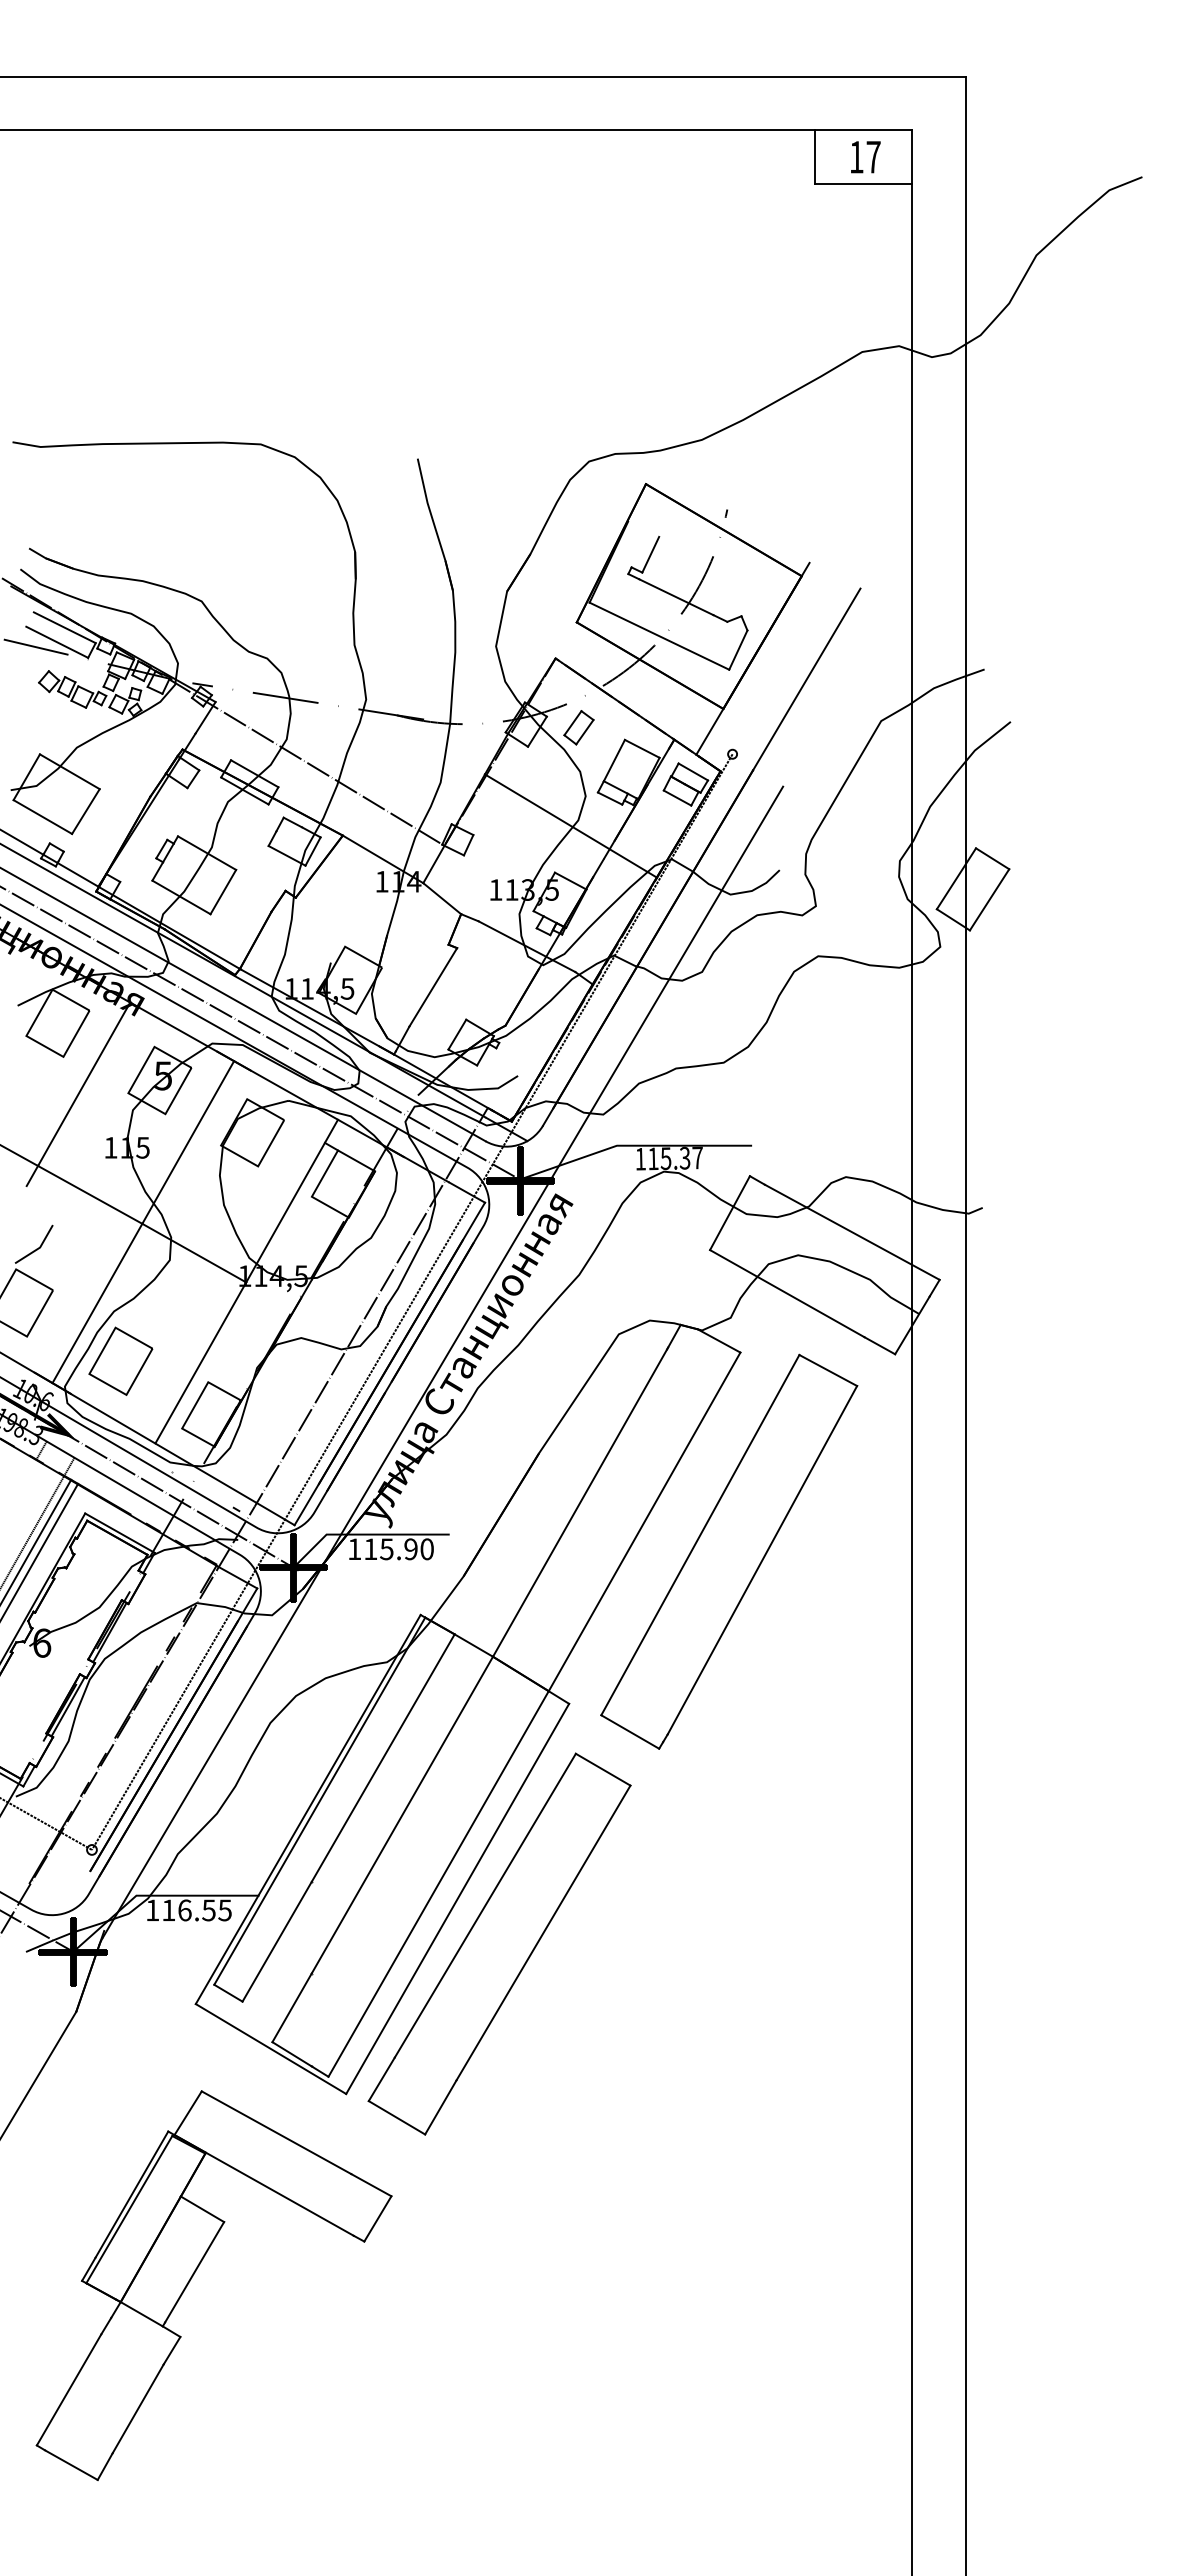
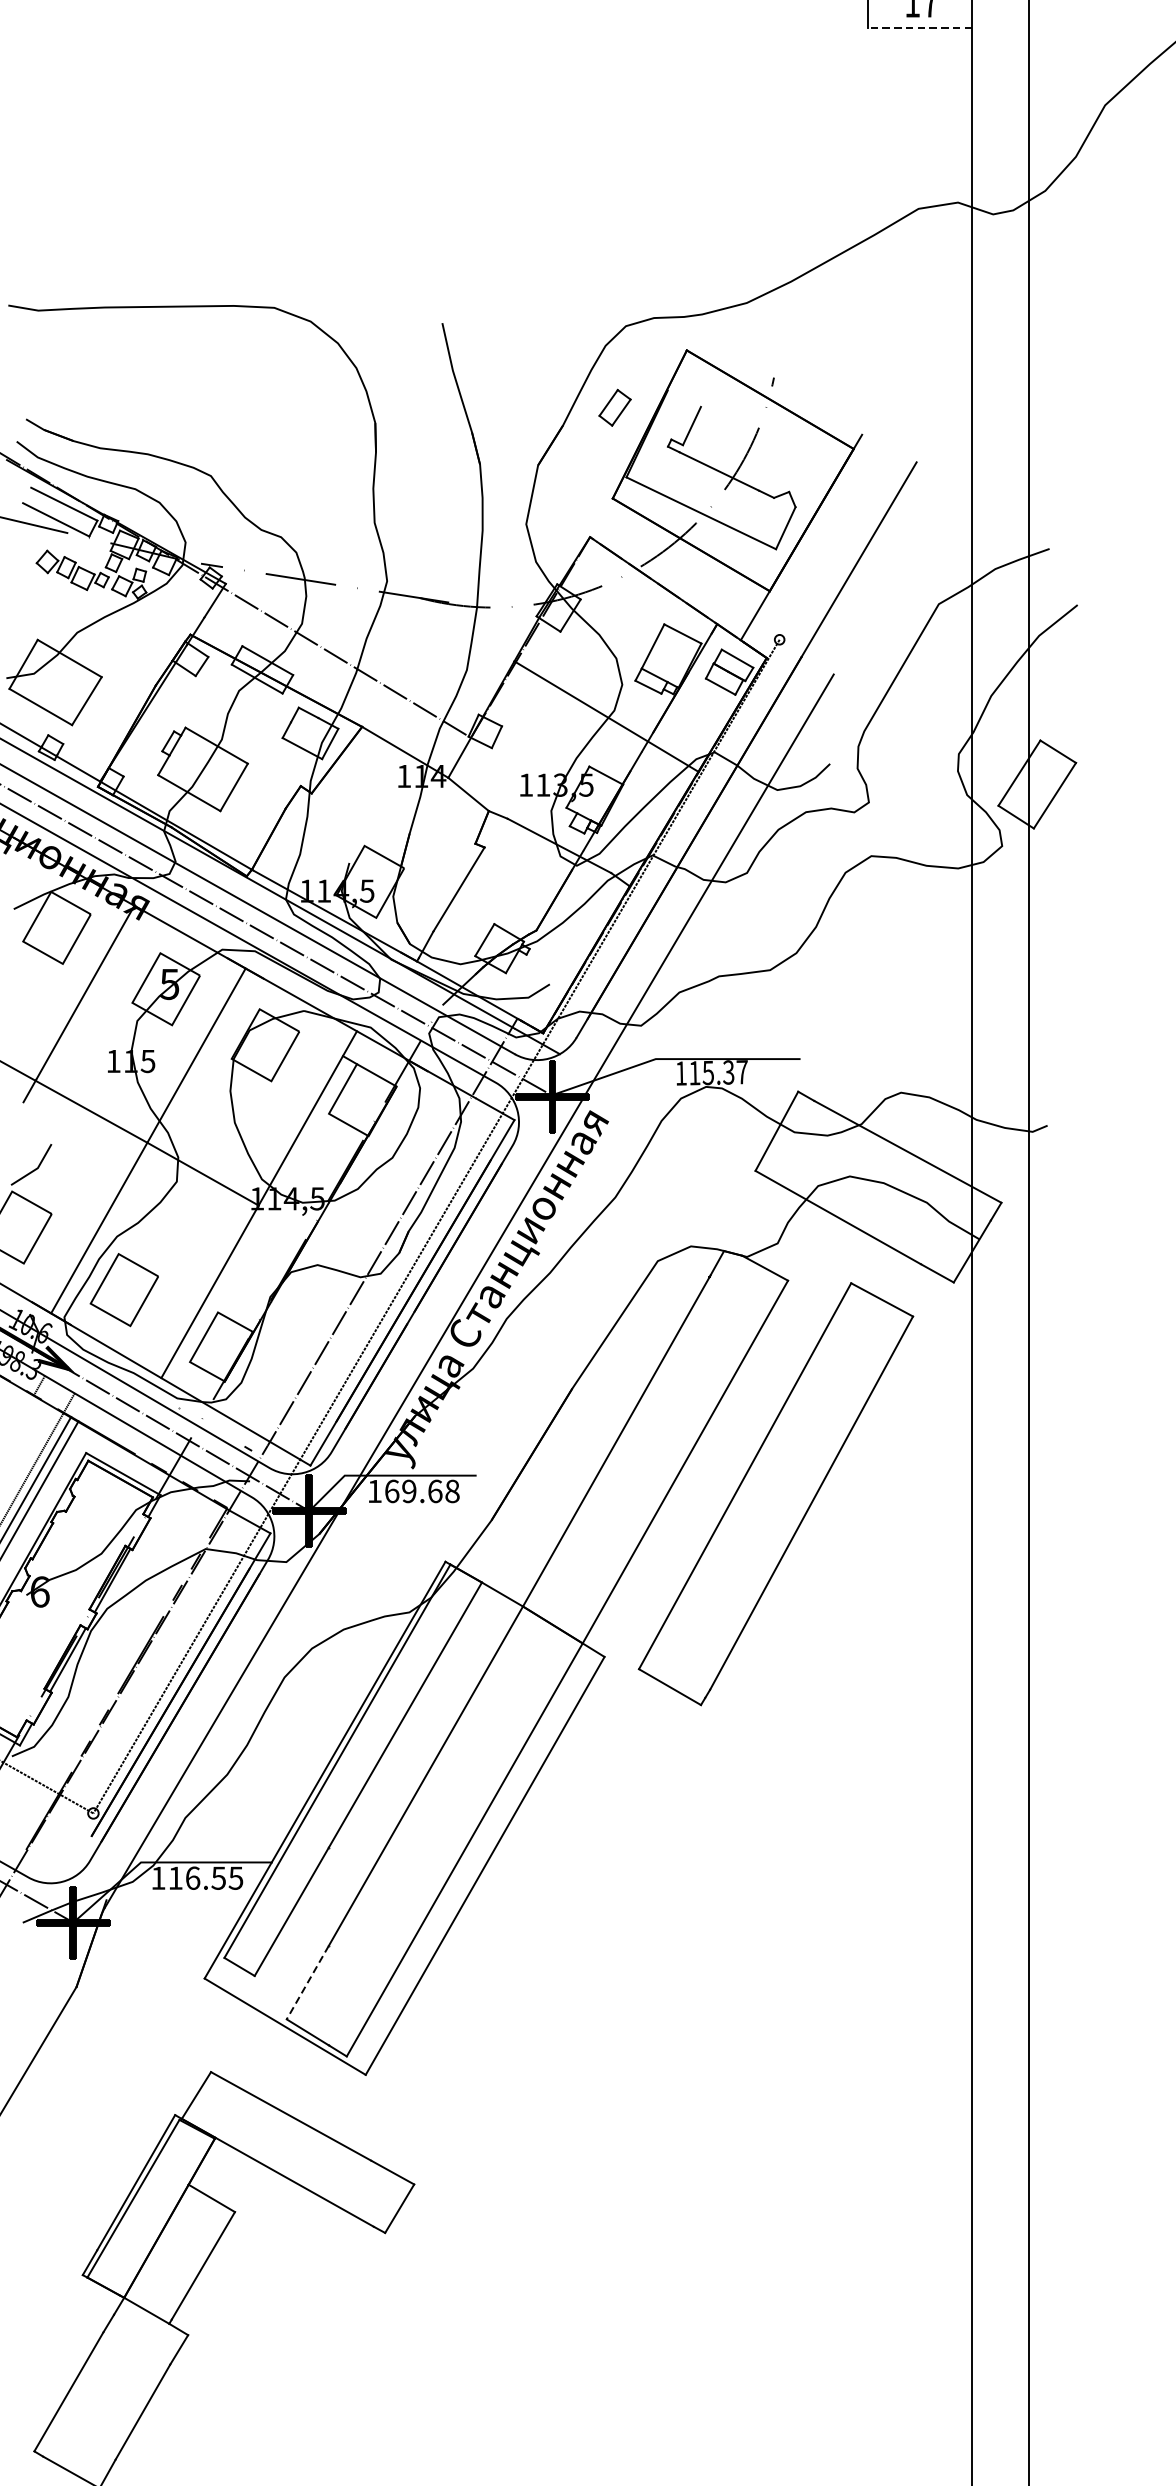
line: (863, 183) -> (919, 28), solid -> dashed
part: (578, 727) -> (614, 407), moved
text: (398, 1549) -> (421, 1491), 115.90 -> 169.68
part: (499, 1943) -> (529, 1913), removed
line: (292, 2007) -> (308, 1982), solid -> dashed

